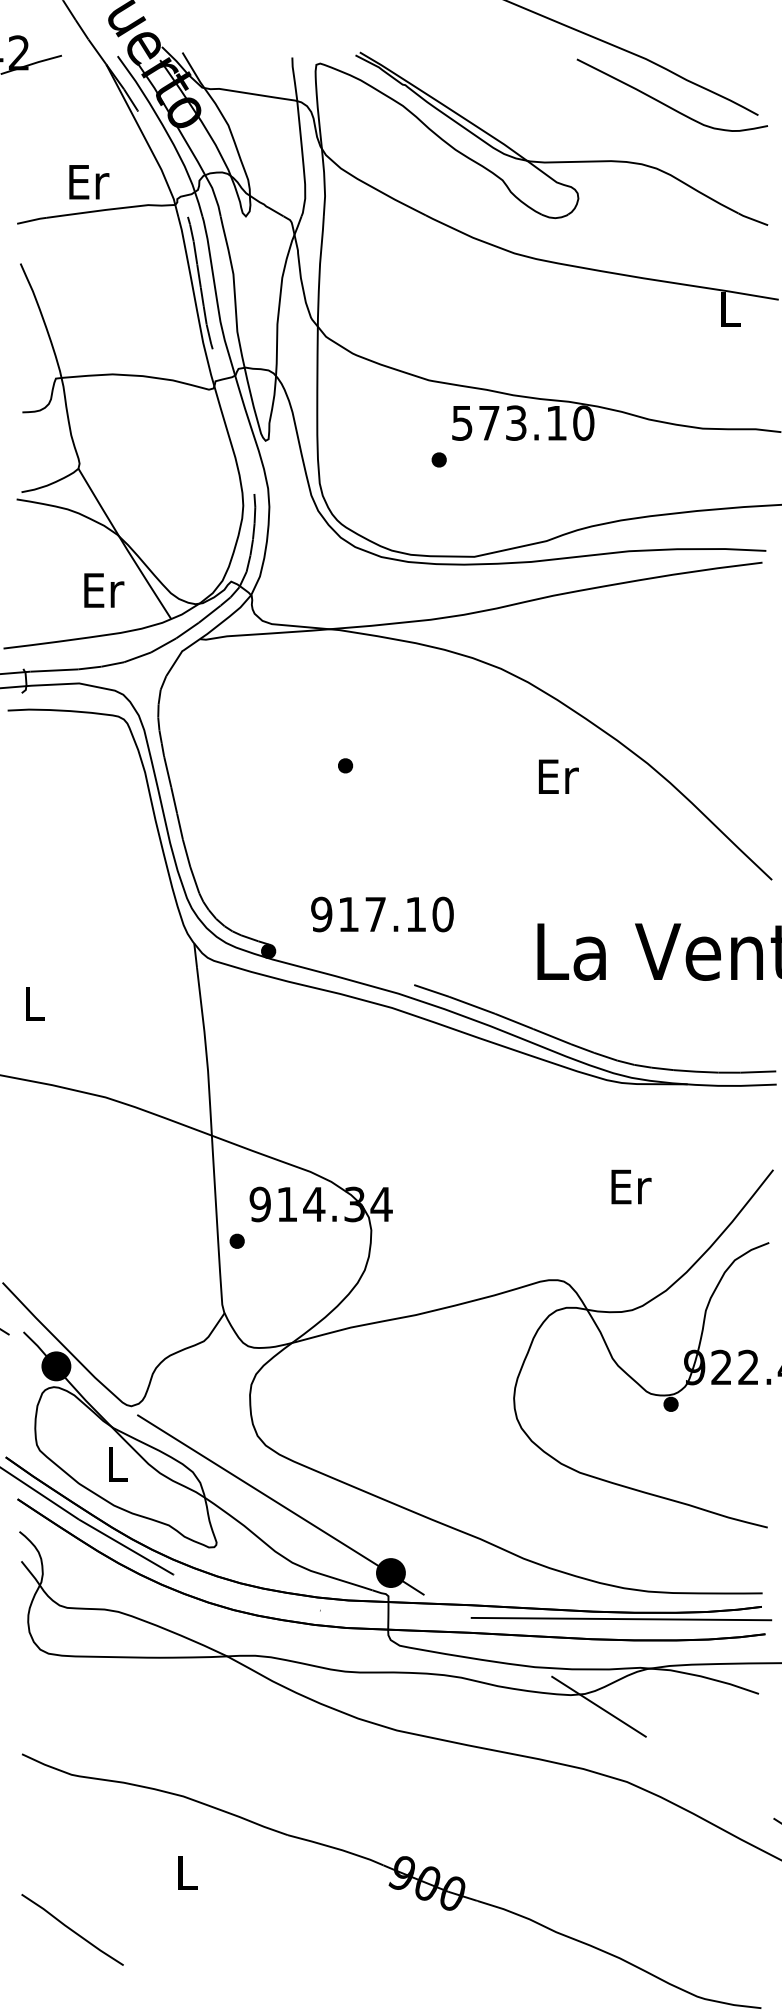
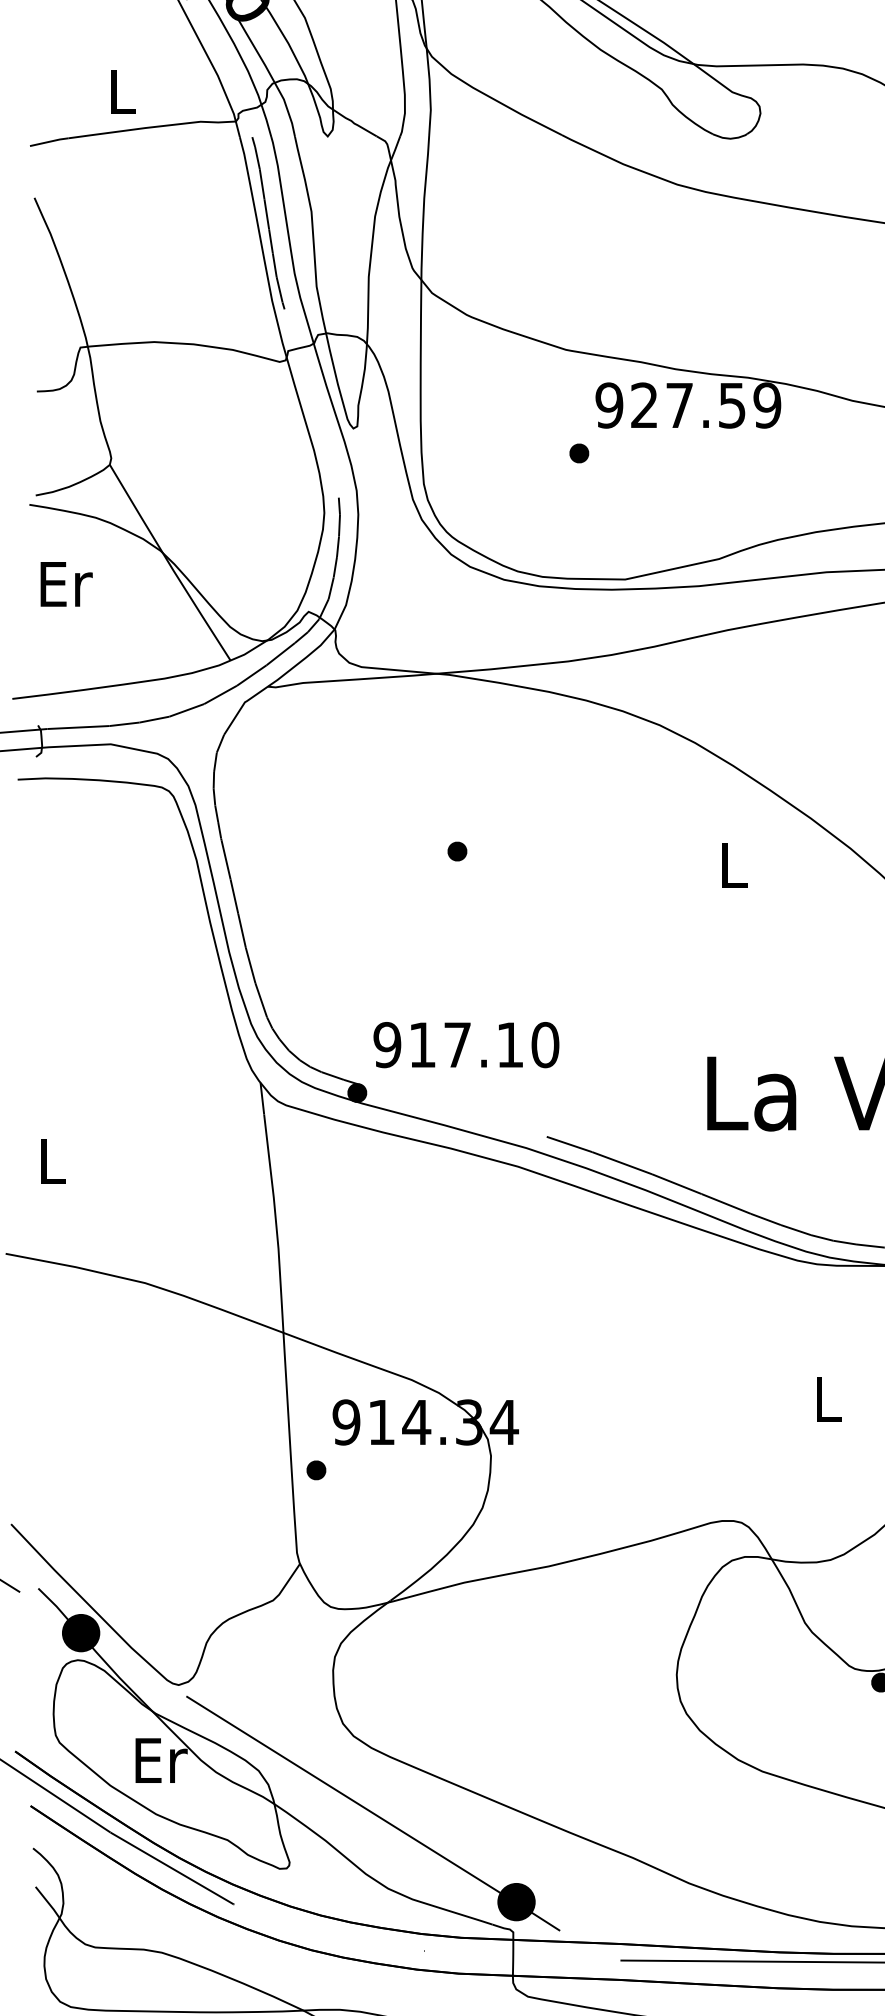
text: (89, 182) -> (124, 92), Er -> L
text: (522, 422) -> (687, 404), 573.10 -> 927.59
text: (104, 590) -> (66, 584), moved
text: (558, 776) -> (734, 865), Er -> L
text: (382, 914) -> (466, 1045), moved
text: (631, 1186) -> (829, 1399), Er -> L
text: (118, 1464) -> (161, 1760), L -> Er

